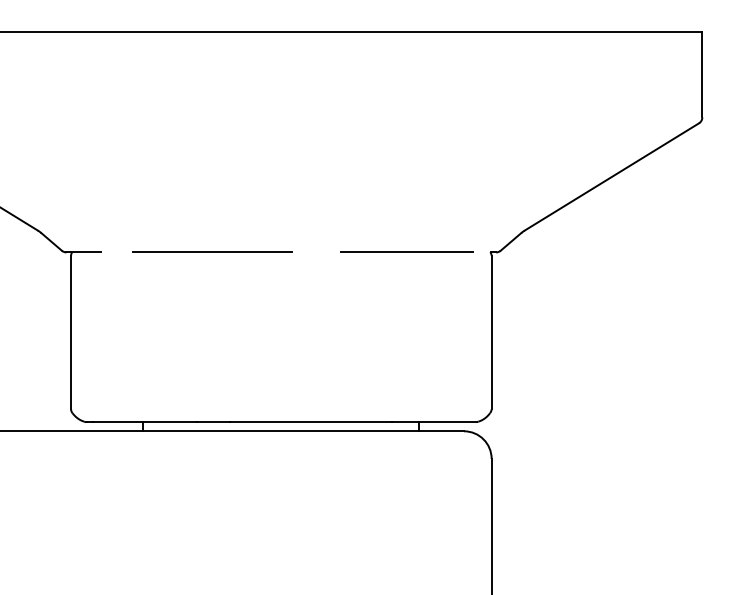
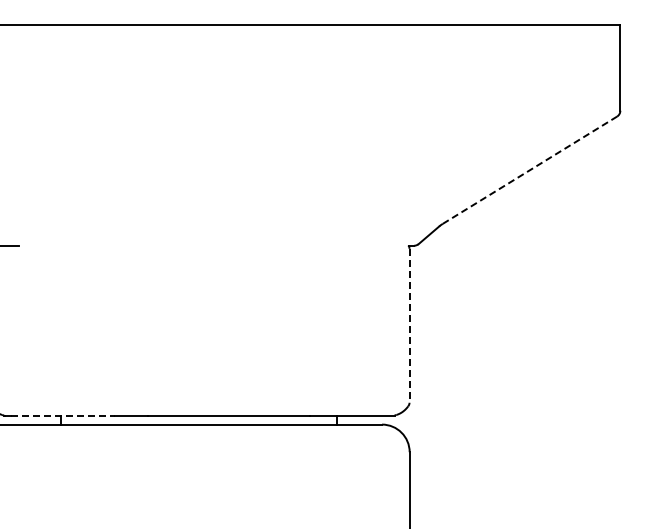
line: (612, 176) -> (530, 169), solid -> dashed
line: (212, 251) -> (130, 244), removed
line: (406, 252) -> (324, 245), removed
line: (491, 332) -> (409, 325), solid -> dashed
line: (145, 422) -> (63, 415), solid -> dashed

